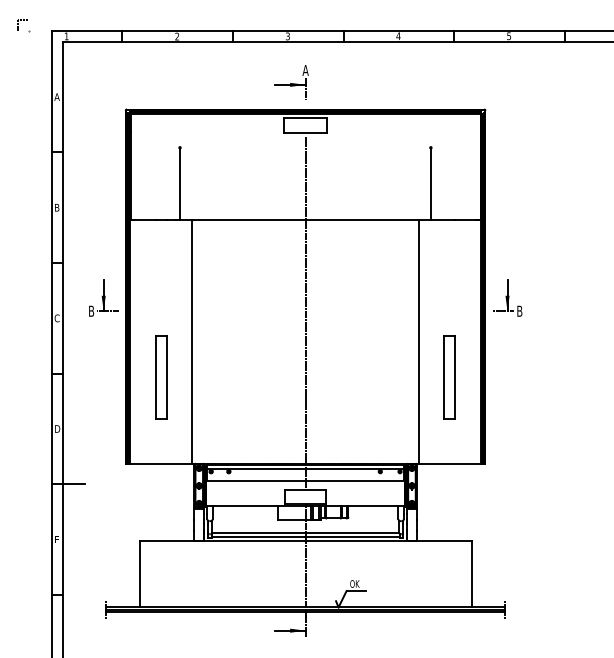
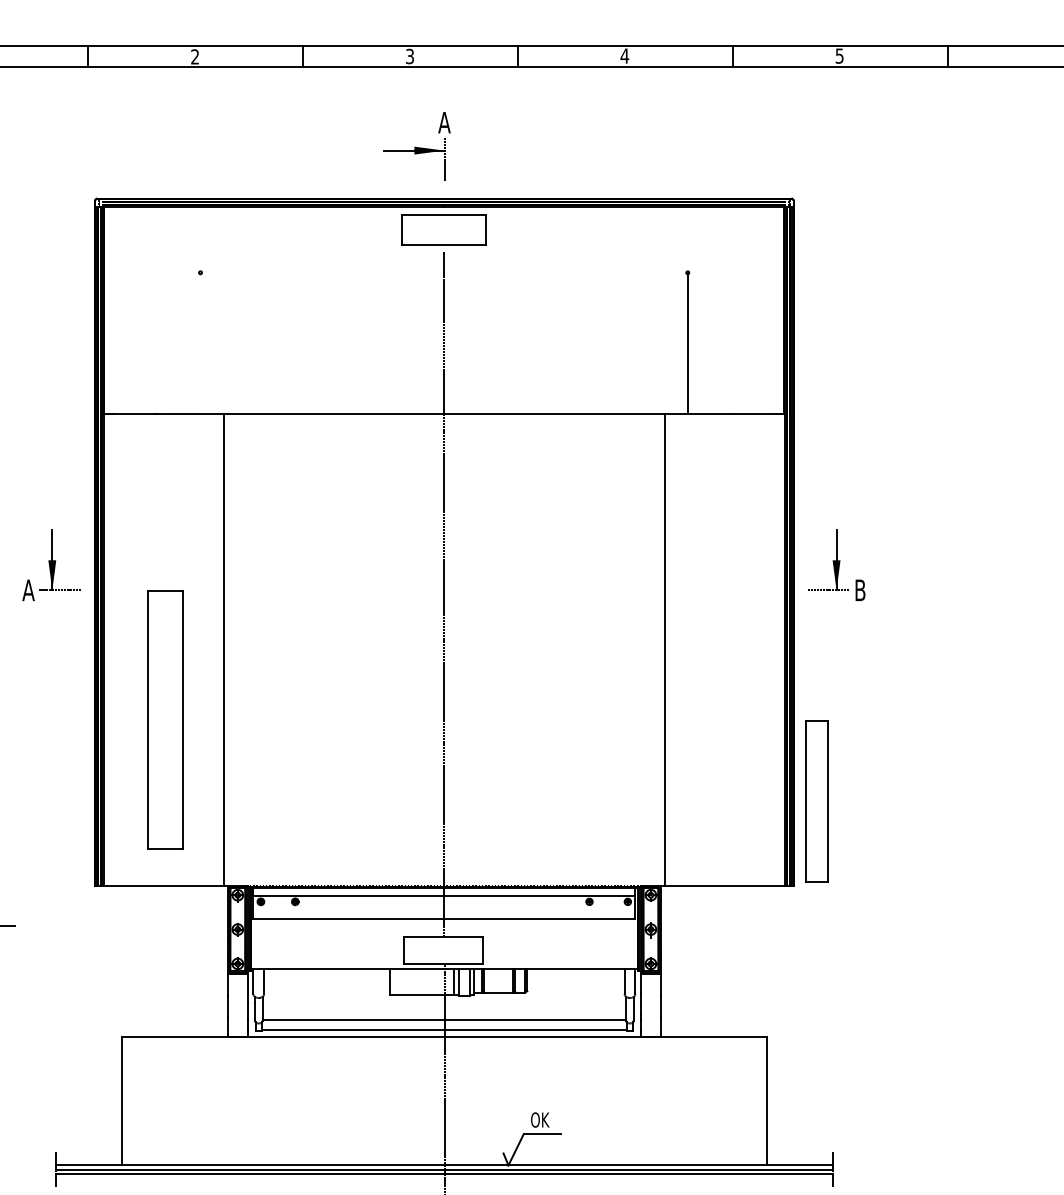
line: (180, 183) -> (201, 342), removed
text: (91, 310) -> (28, 588), B -> A
part: (161, 377) -> (164, 718), size x1.6
part: (449, 377) -> (817, 800), moved

